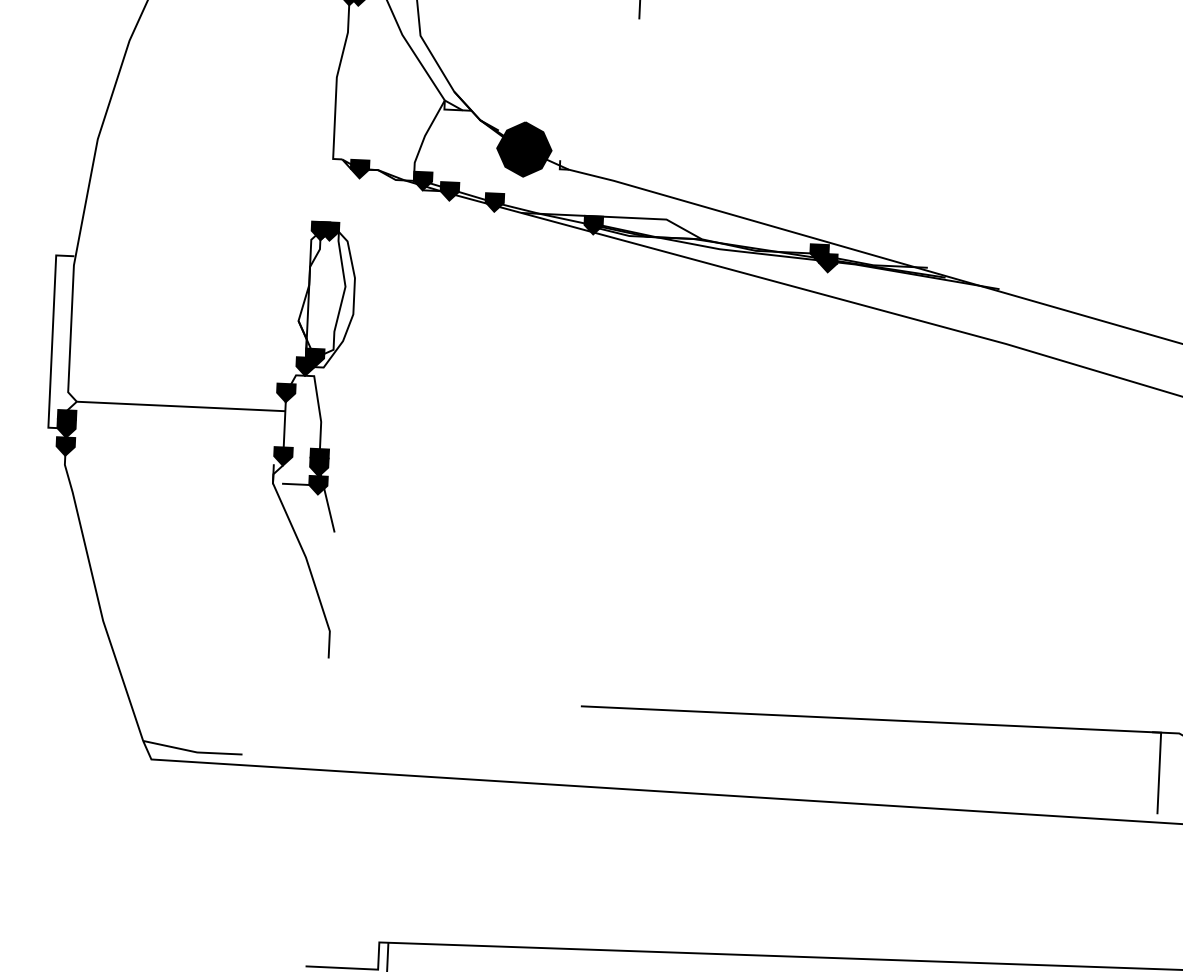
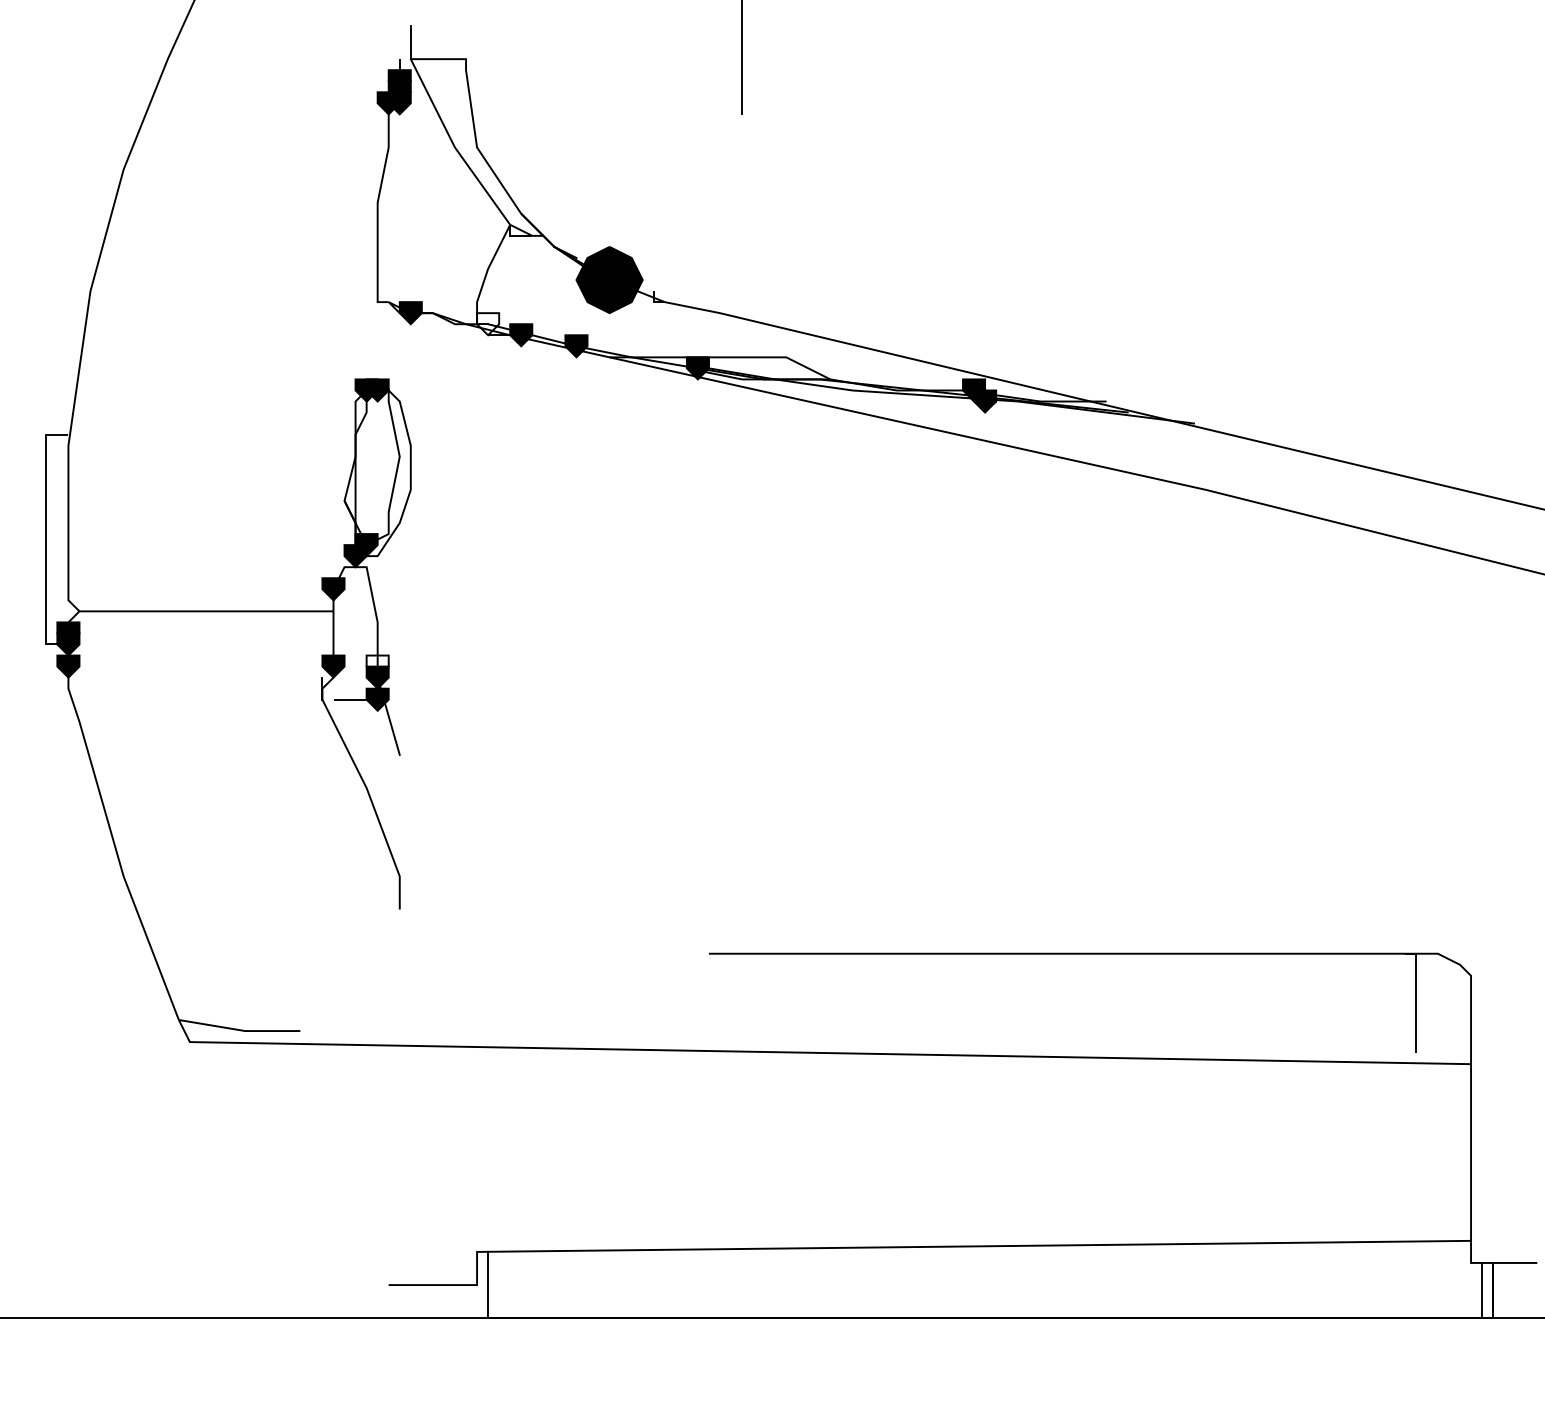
fill: (423, 181) -> (488, 324), removed
fill: (319, 458) -> (377, 666), removed

